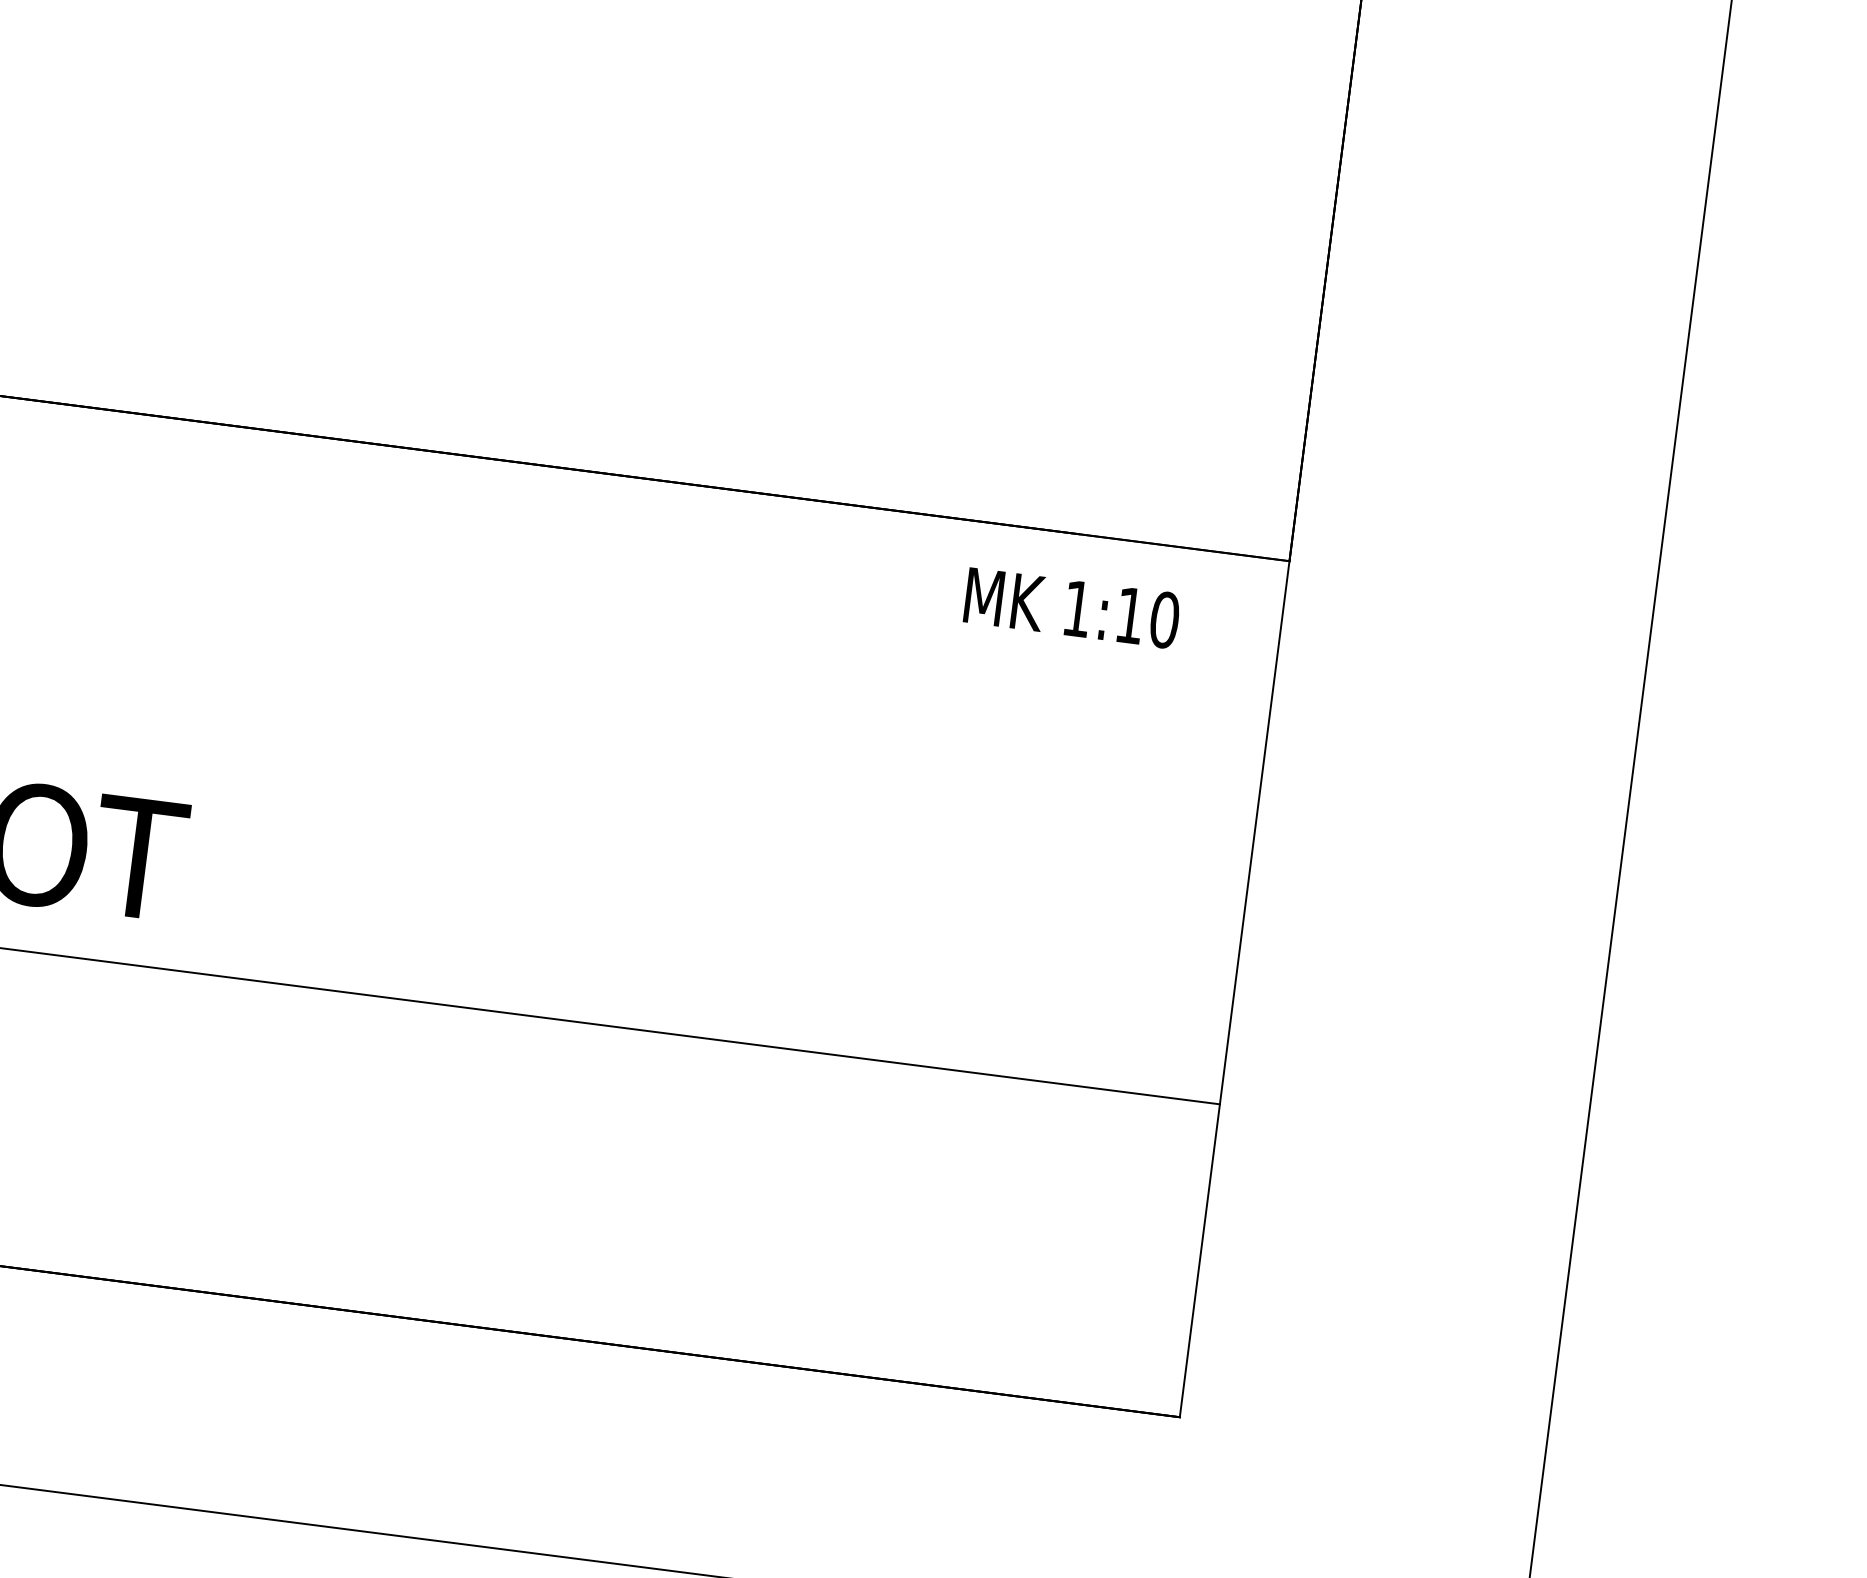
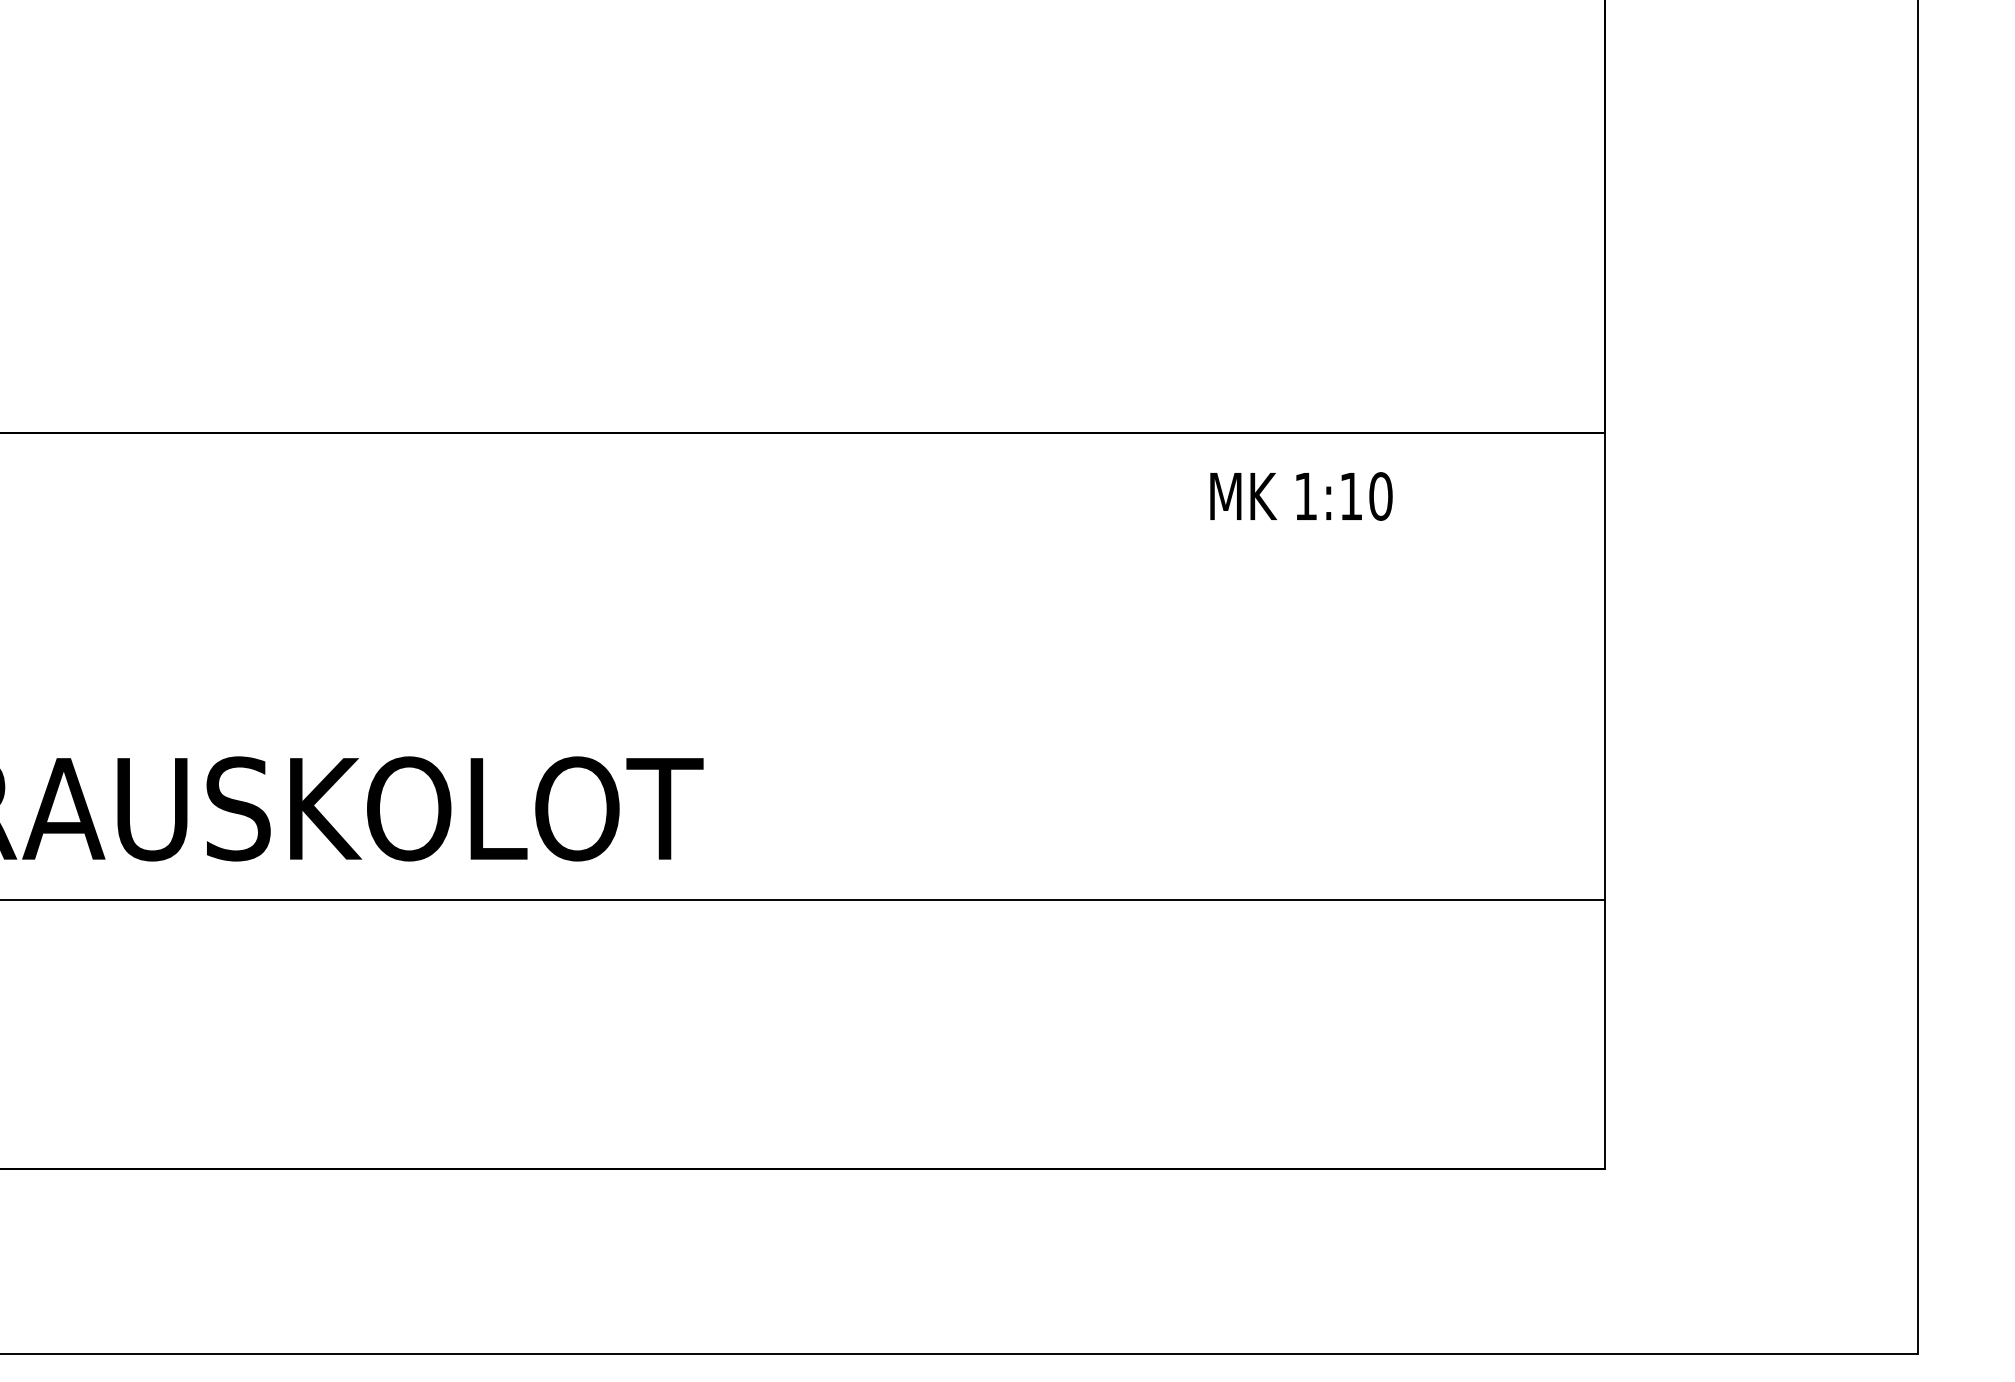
text: (1072, 608) -> (1301, 496), moved

